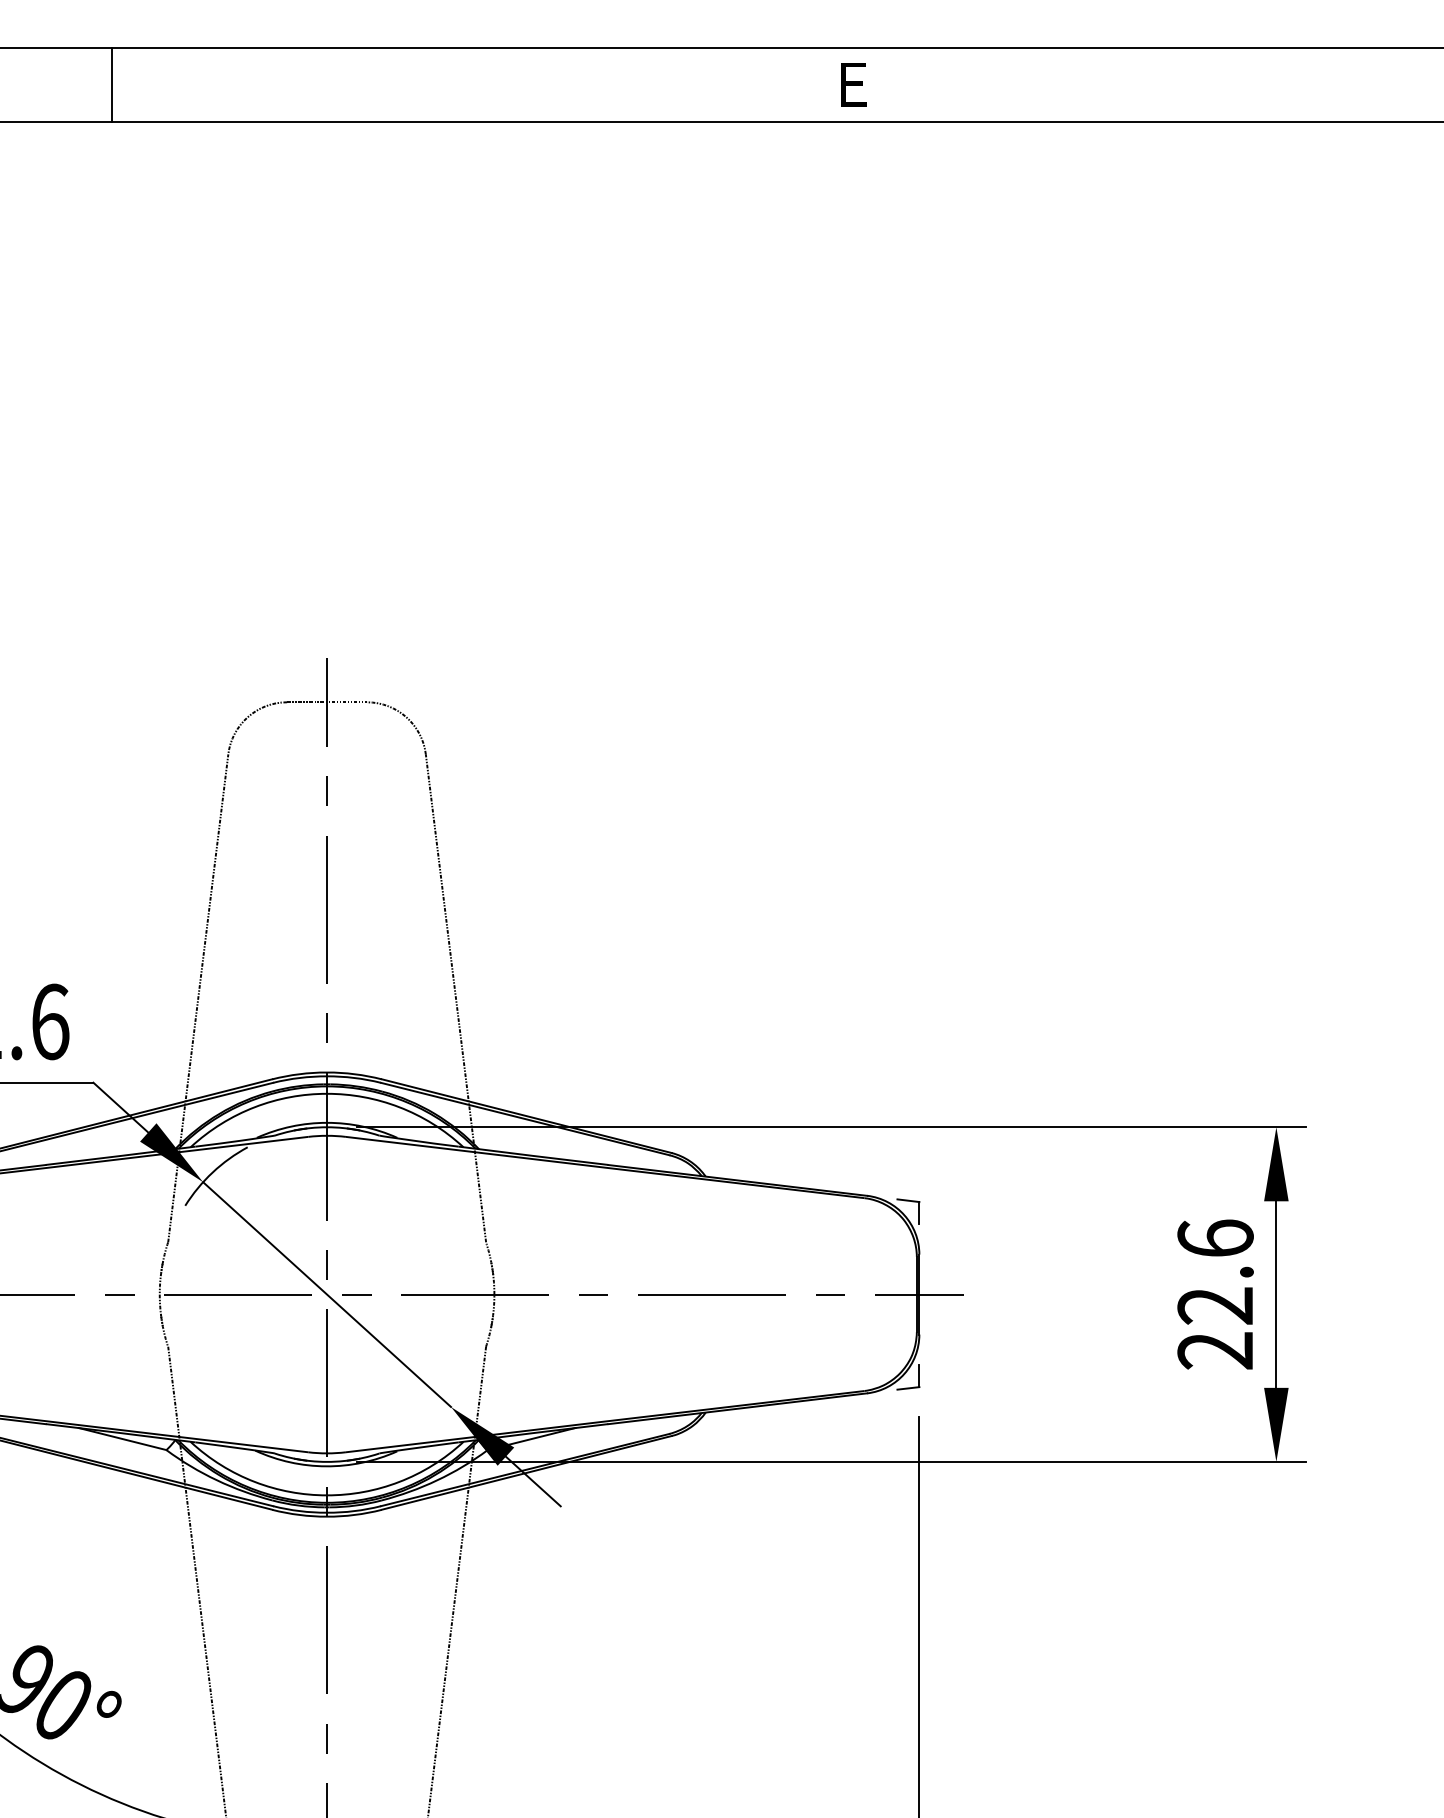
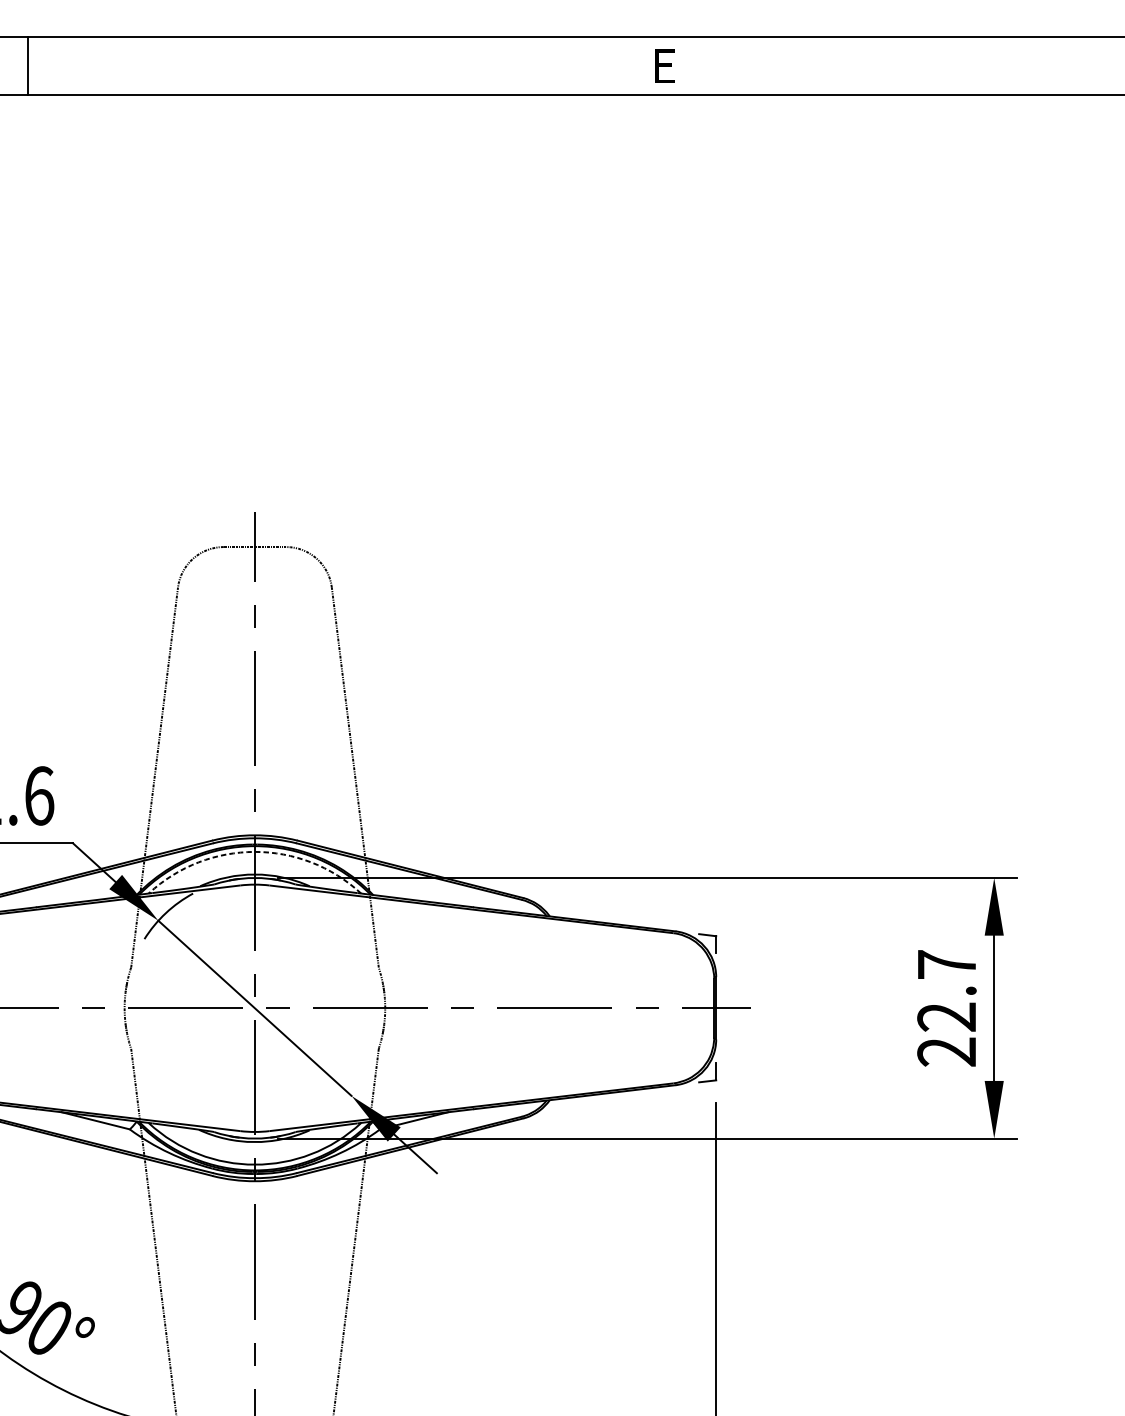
line: (112, 84) -> (27, 65), moved
arc: (327, 1093) -> (255, 851), solid -> dashed
text: (1215, 1237) -> (946, 963), 22.6 -> 22.7

